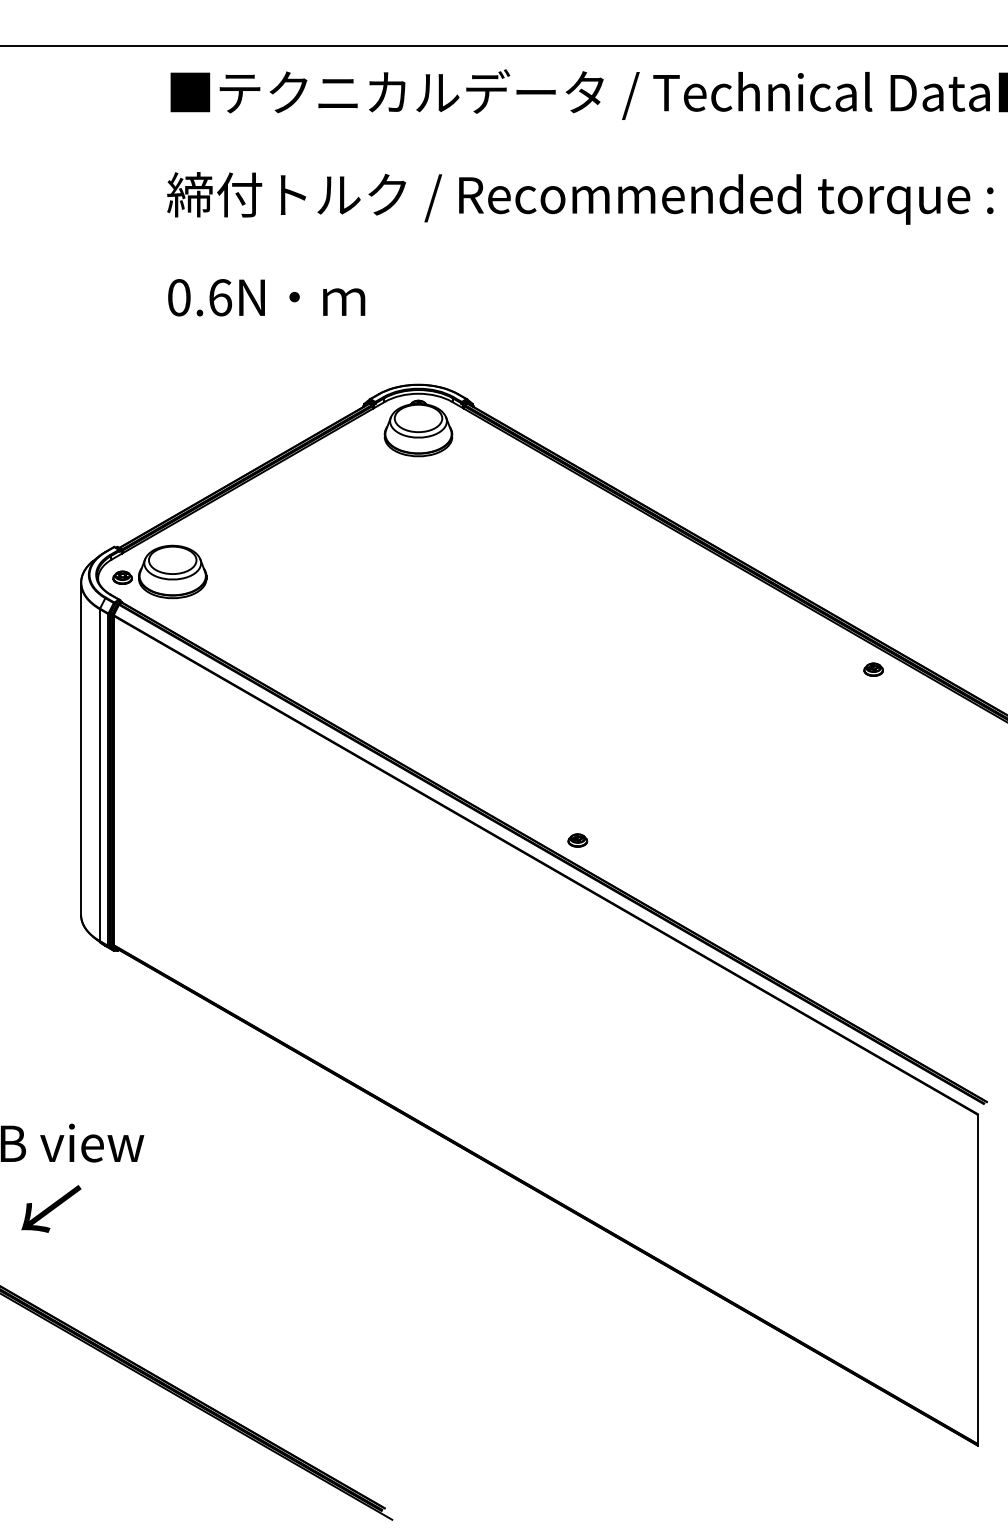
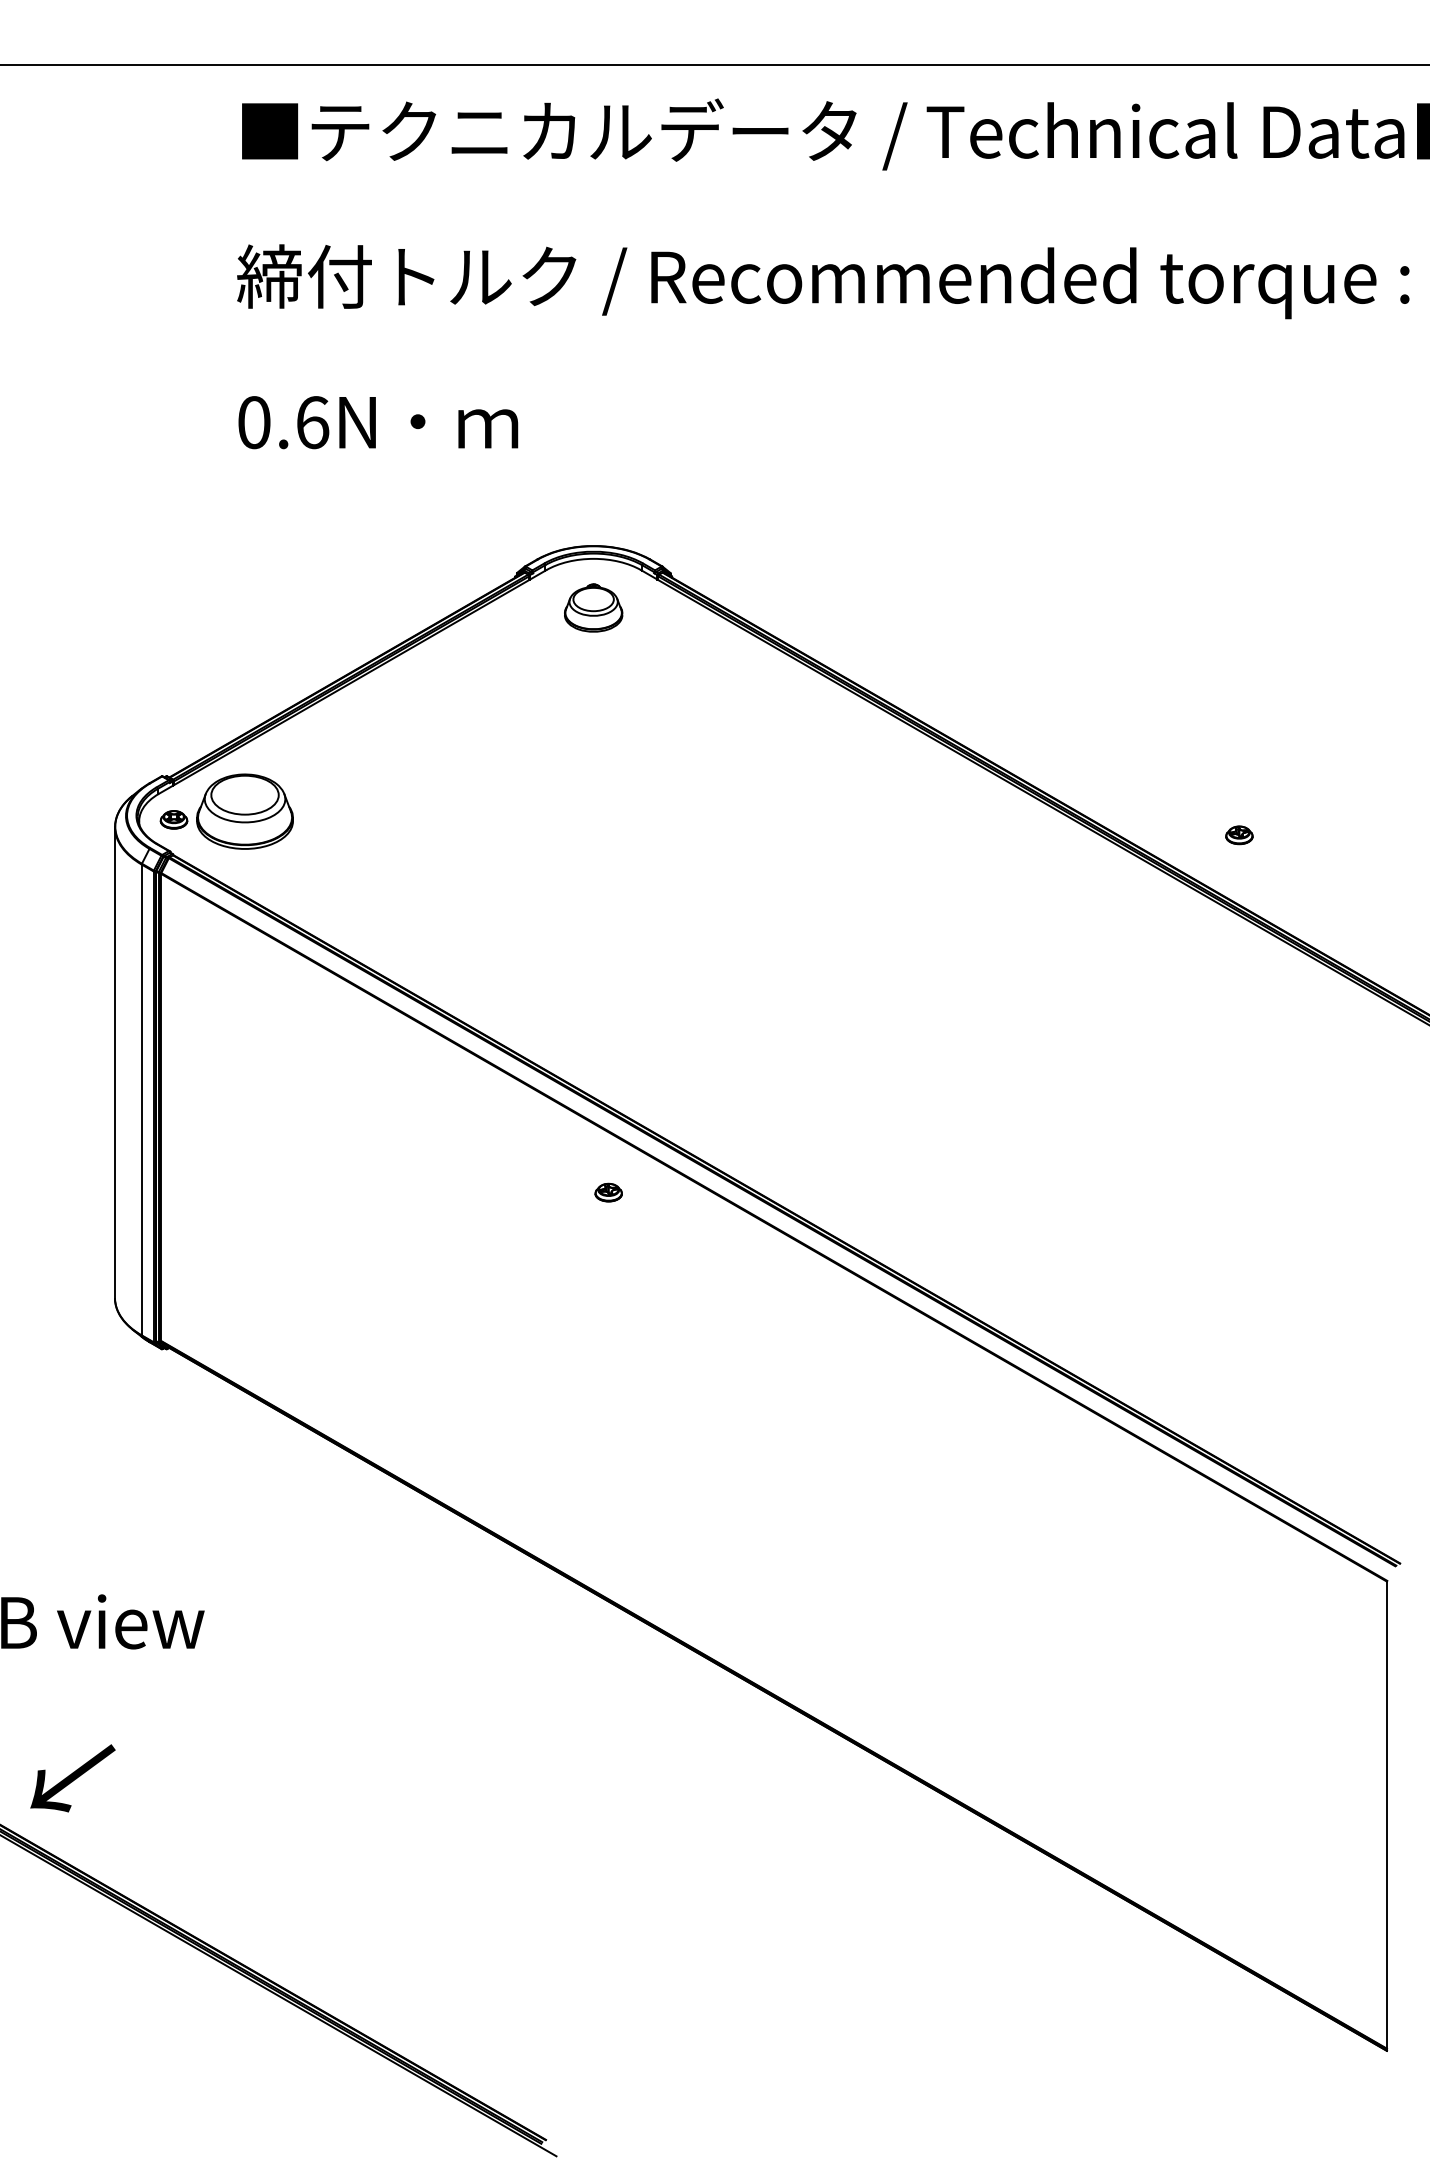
part: (418, 428) -> (593, 607), size x0.6
part: (873, 669) -> (1239, 835), moved
part: (577, 840) -> (608, 1192), moved
text: (51, 1209) -> (72, 1778), moved

